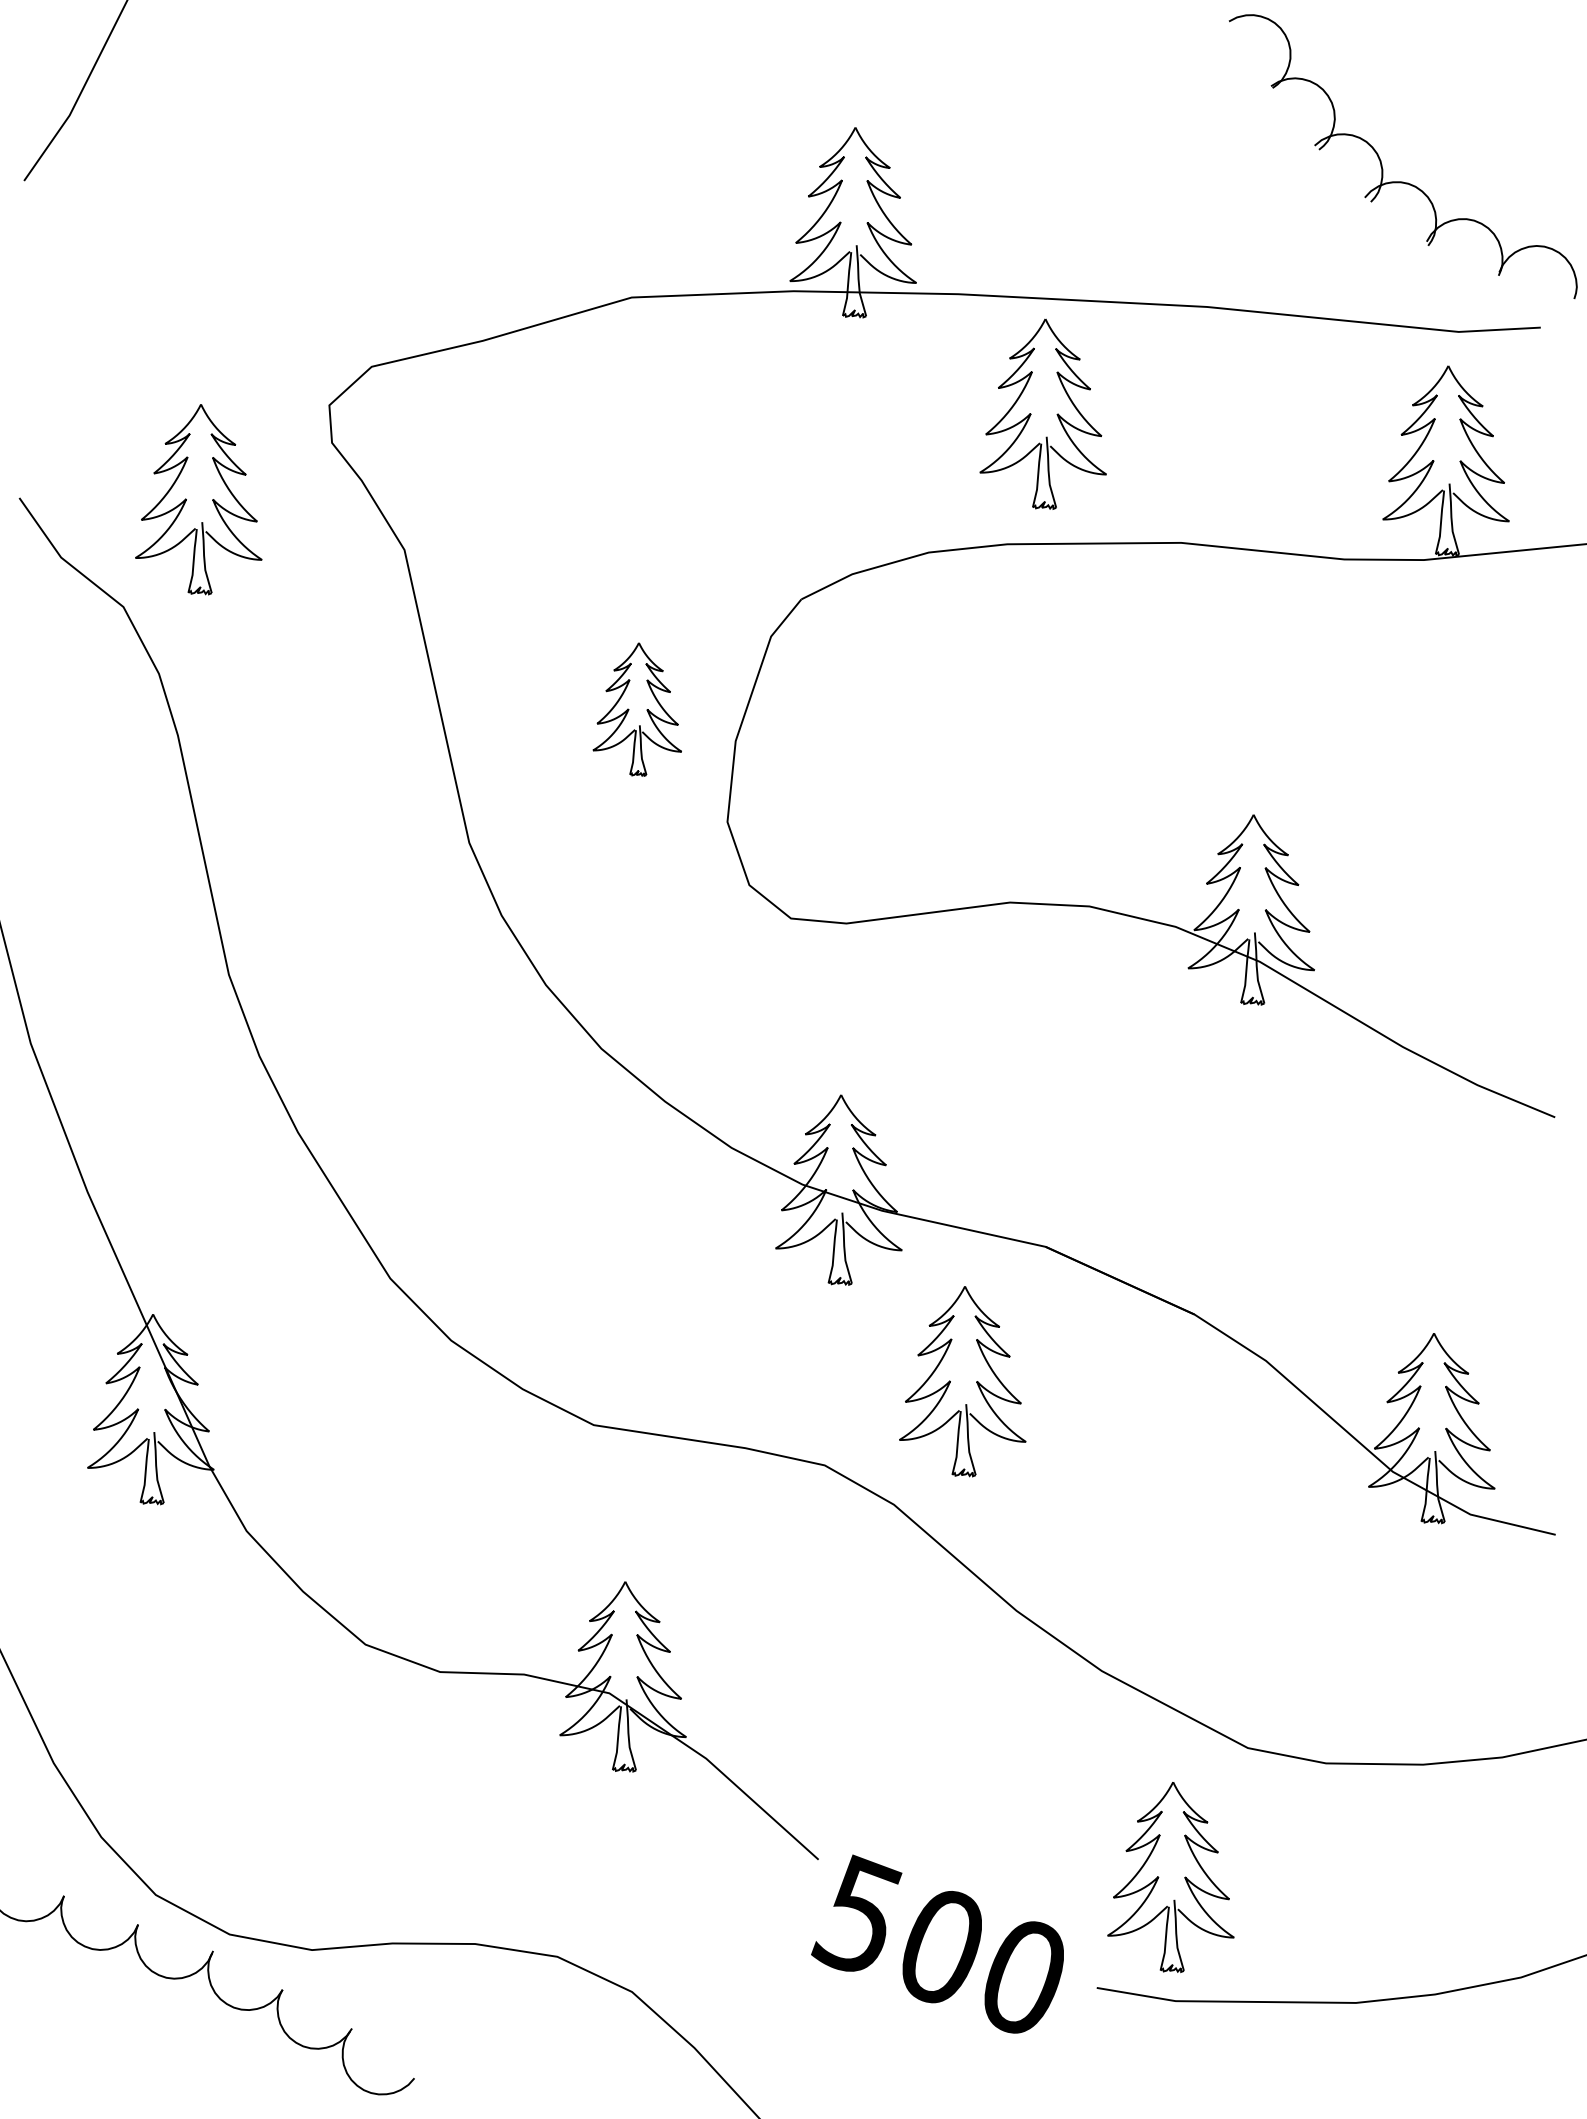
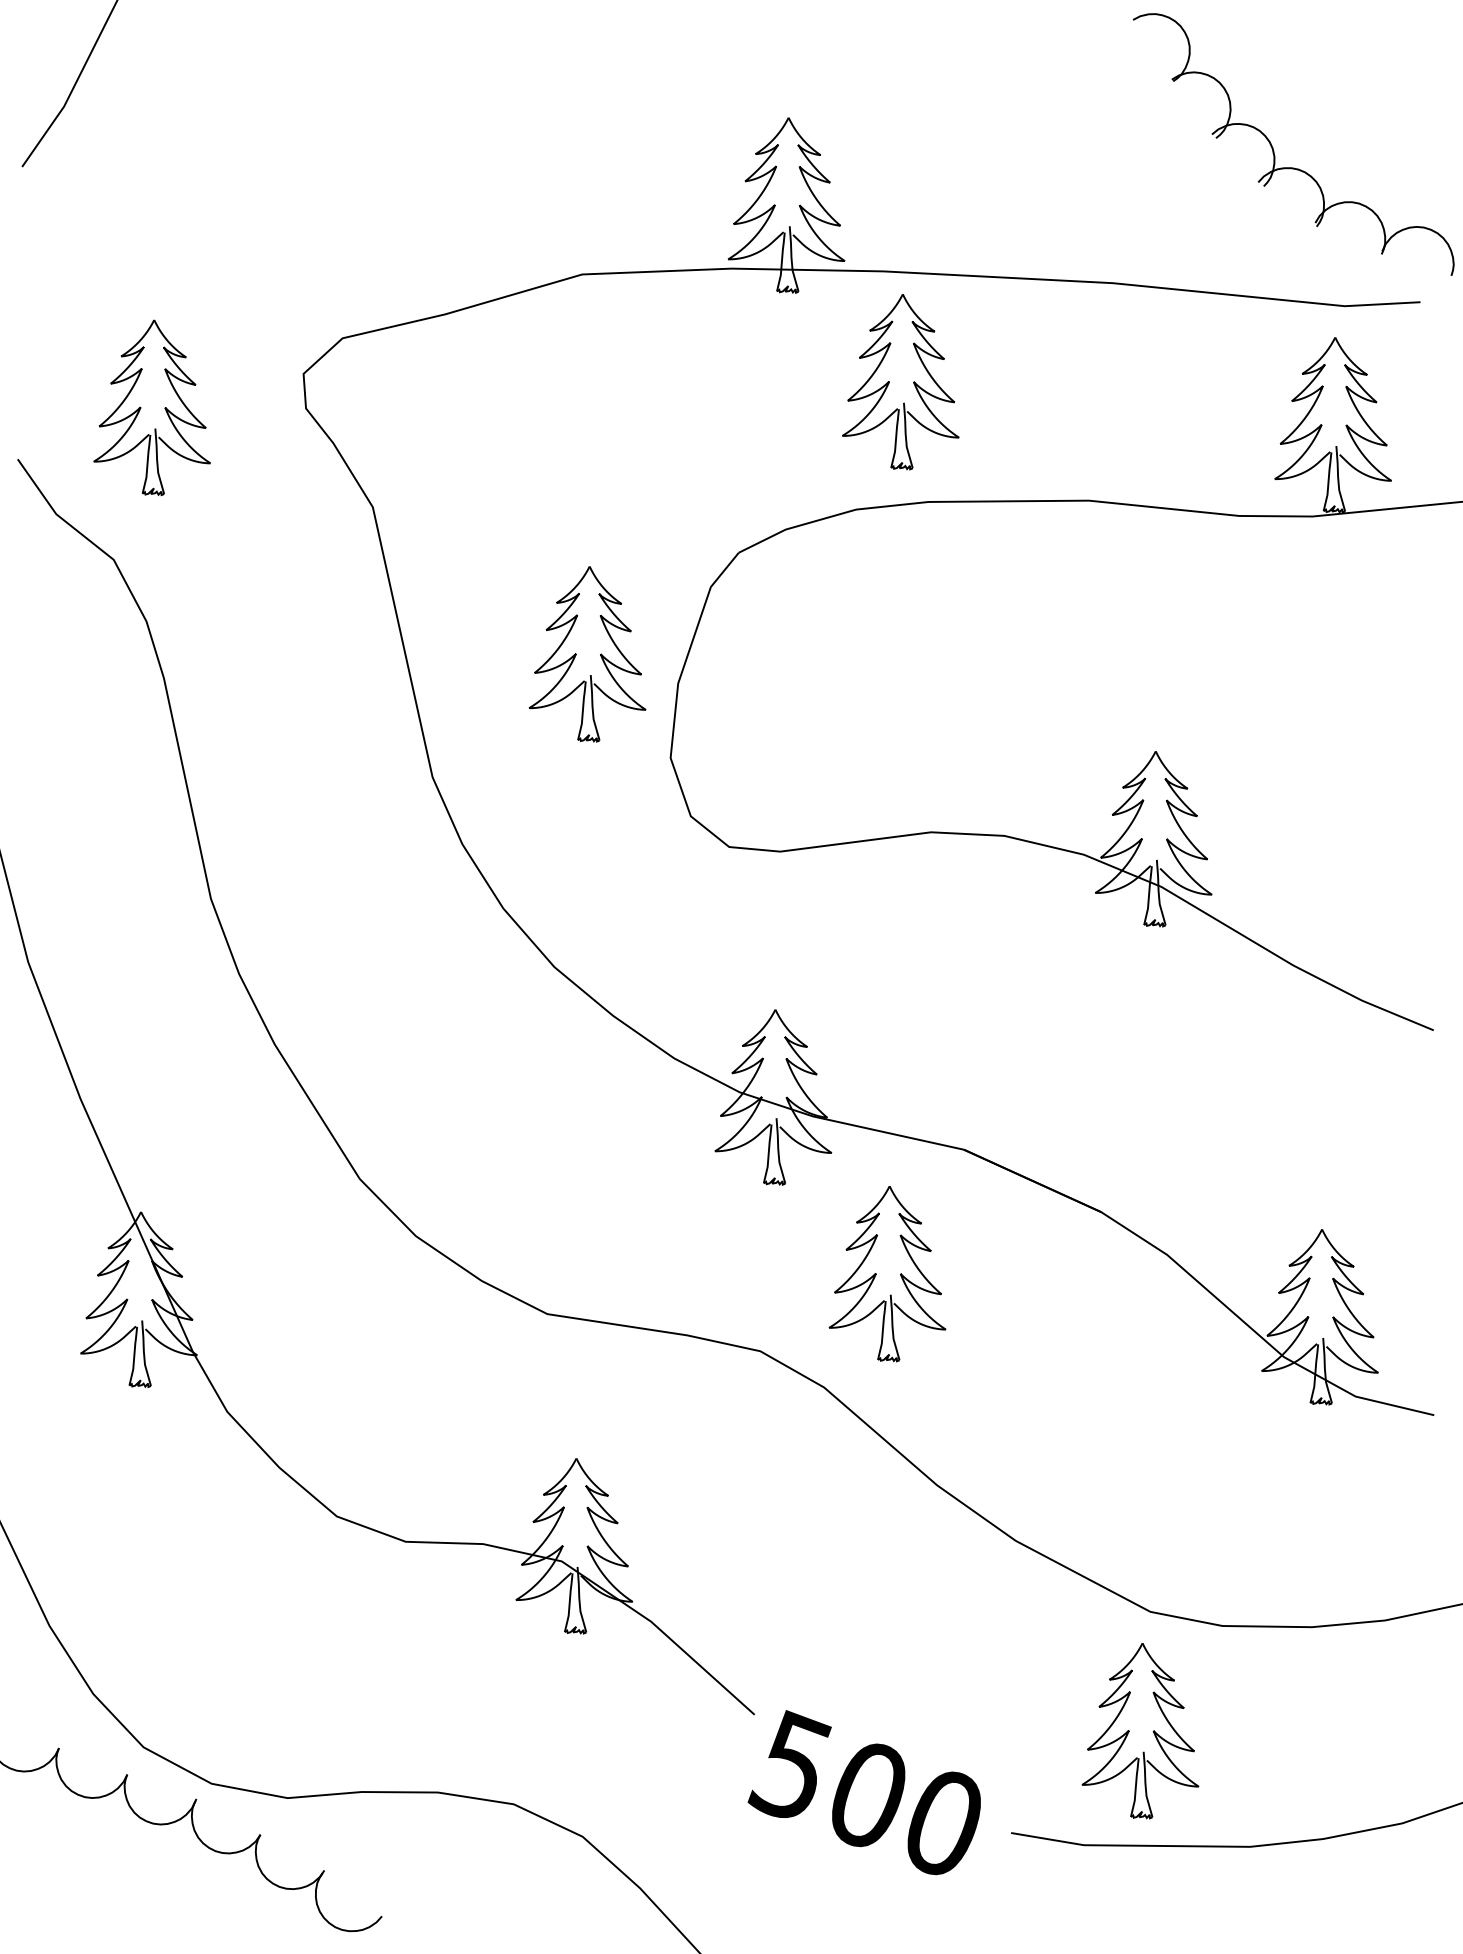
part: (1042, 414) -> (900, 382), moved
part: (187, 499) -> (141, 407), moved
part: (637, 709) -> (587, 654), size x1.43
part: (1170, 1877) -> (1140, 1731), moved

